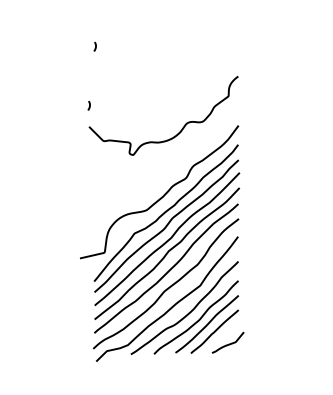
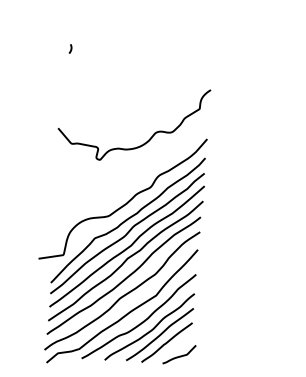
curve: (89, 105) -> (60, 107), removed

